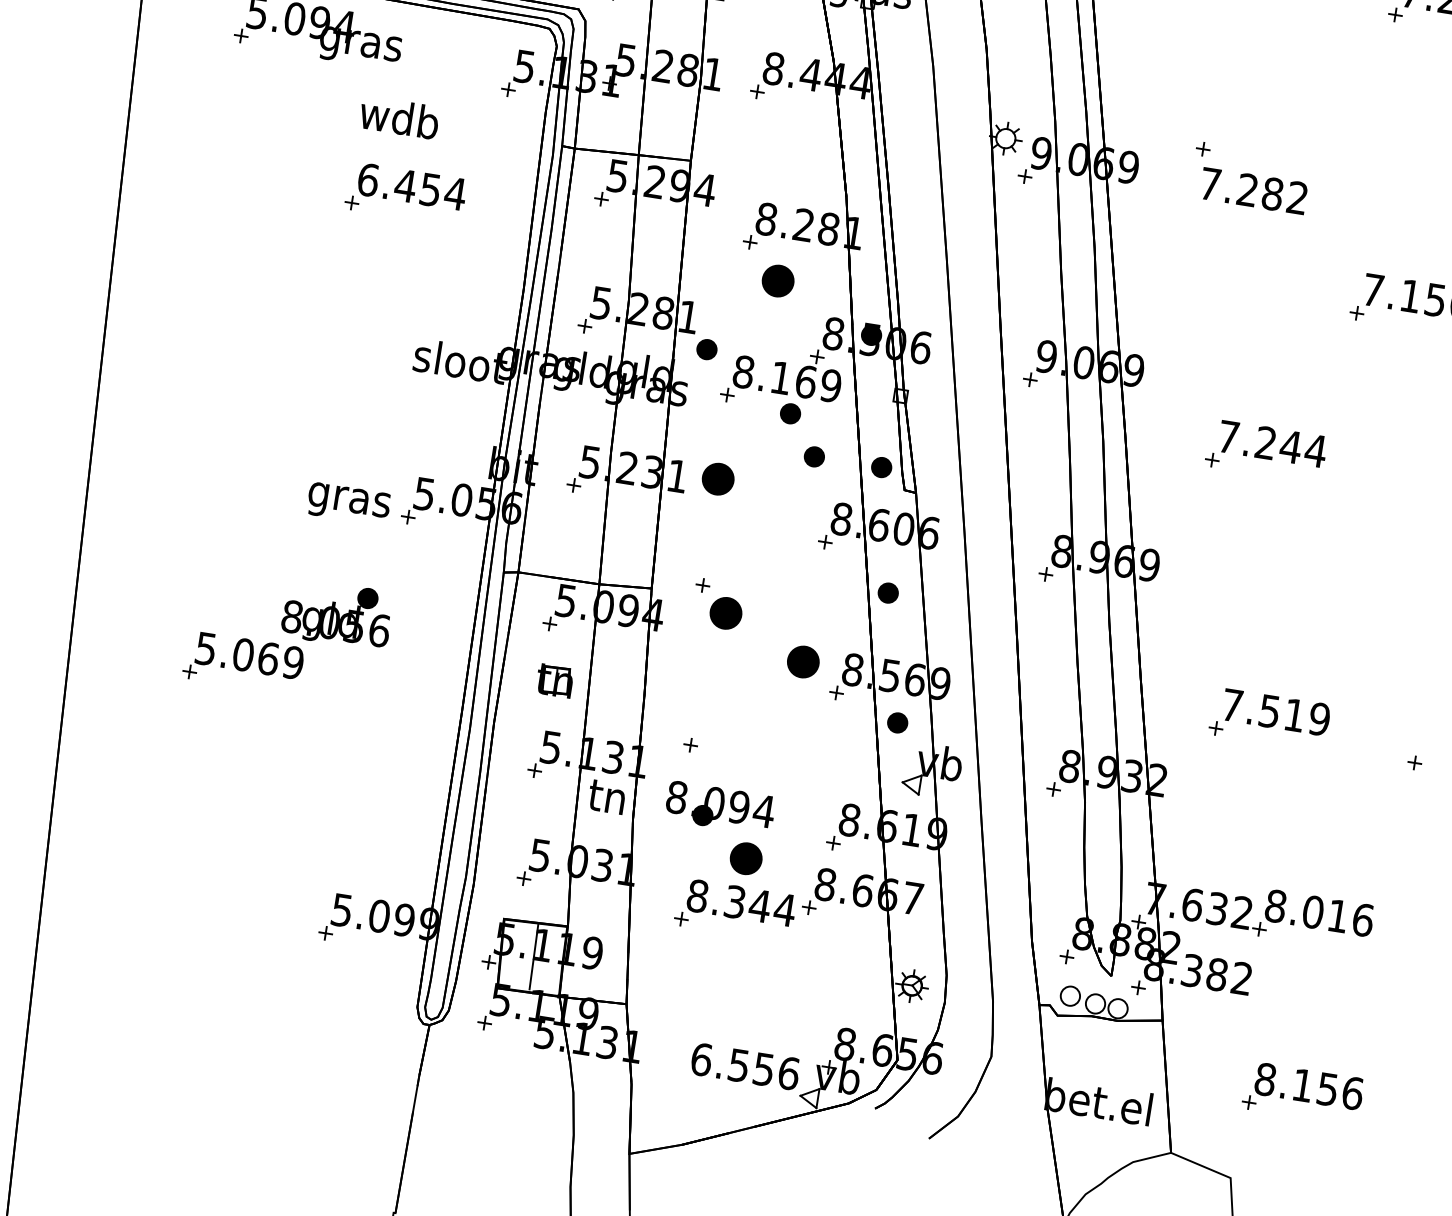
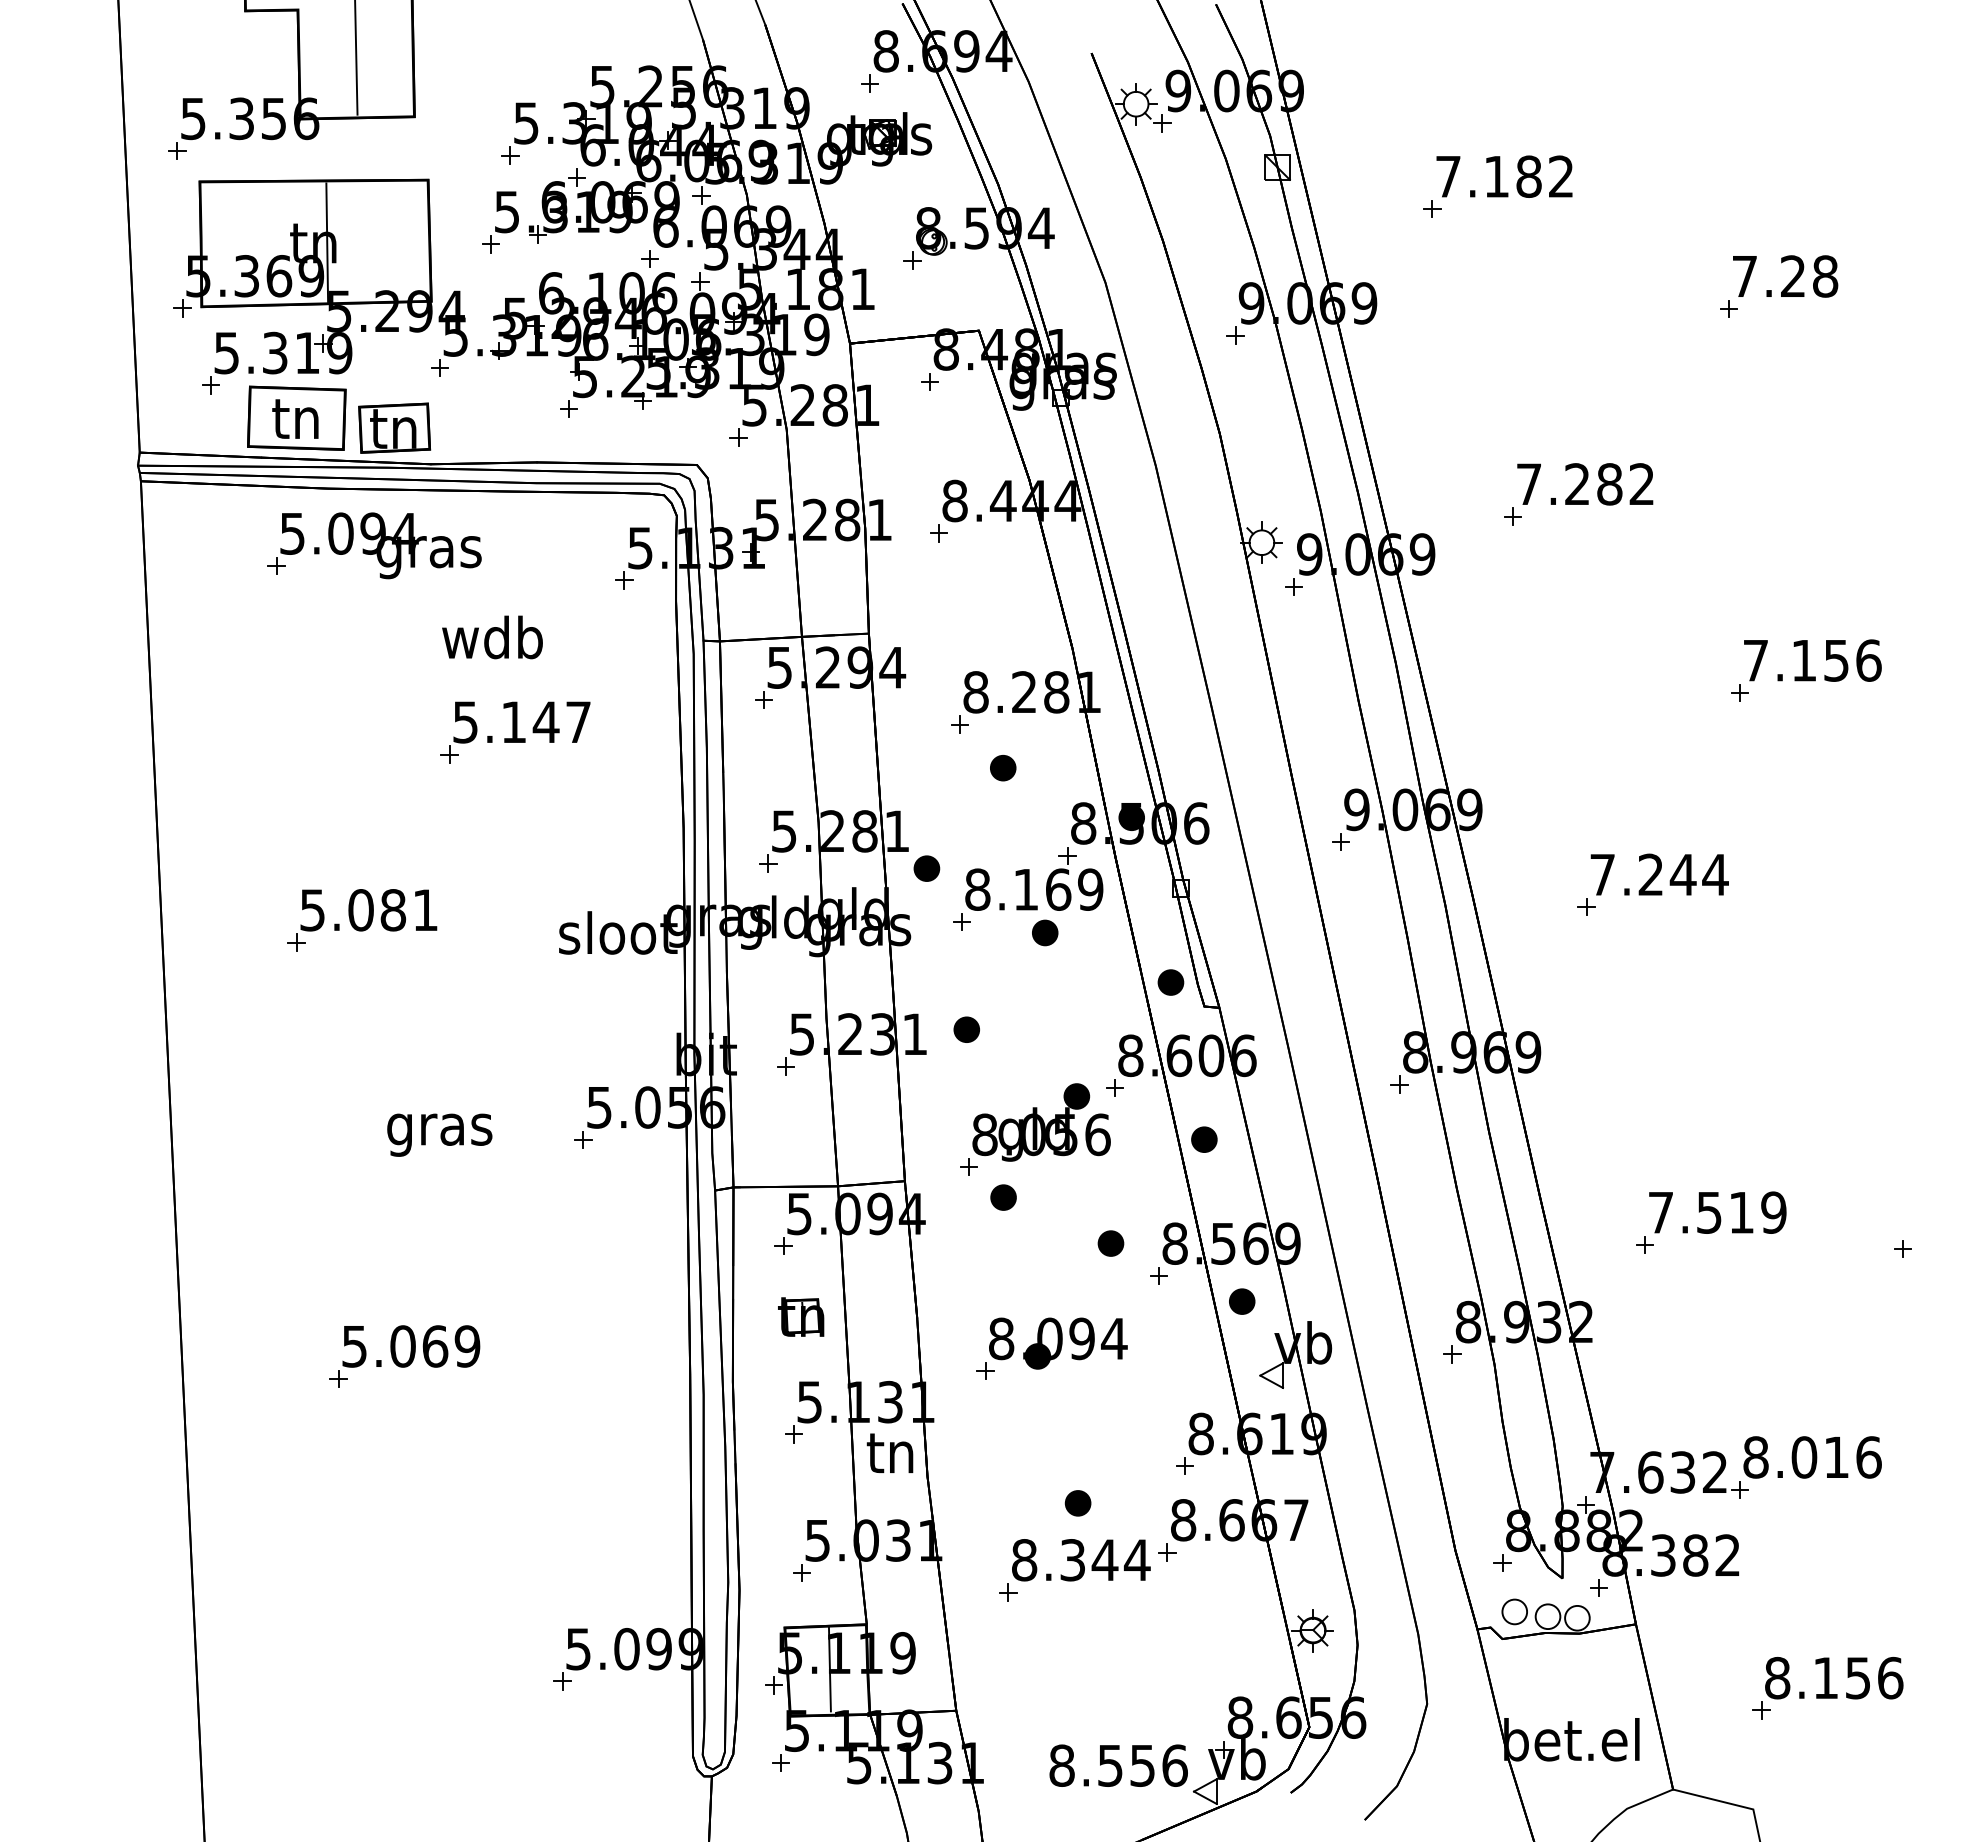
text: (412, 187) -> (522, 722), 6.454 -> 5.147
text: (1253, 191) -> (1585, 484), moved
part: (778, 281) -> (1003, 768), size x0.62
part: (264, 320) -> (362, 920), added
part: (814, 456) -> (1083, 982), removed
part: (717, 478) -> (966, 1029), size x0.62
text: (348, 503) -> (439, 1134), moved
part: (725, 613) -> (1003, 1197), size x0.62
part: (337, 614) -> (1041, 1122), moved
part: (802, 661) -> (1110, 1243), size x0.62
part: (720, 808) -> (1058, 1343), moved
part: (745, 858) -> (1077, 1503), size x0.62
text: (701, 1059) -> (1062, 1765), 6.556 -> 8.556

